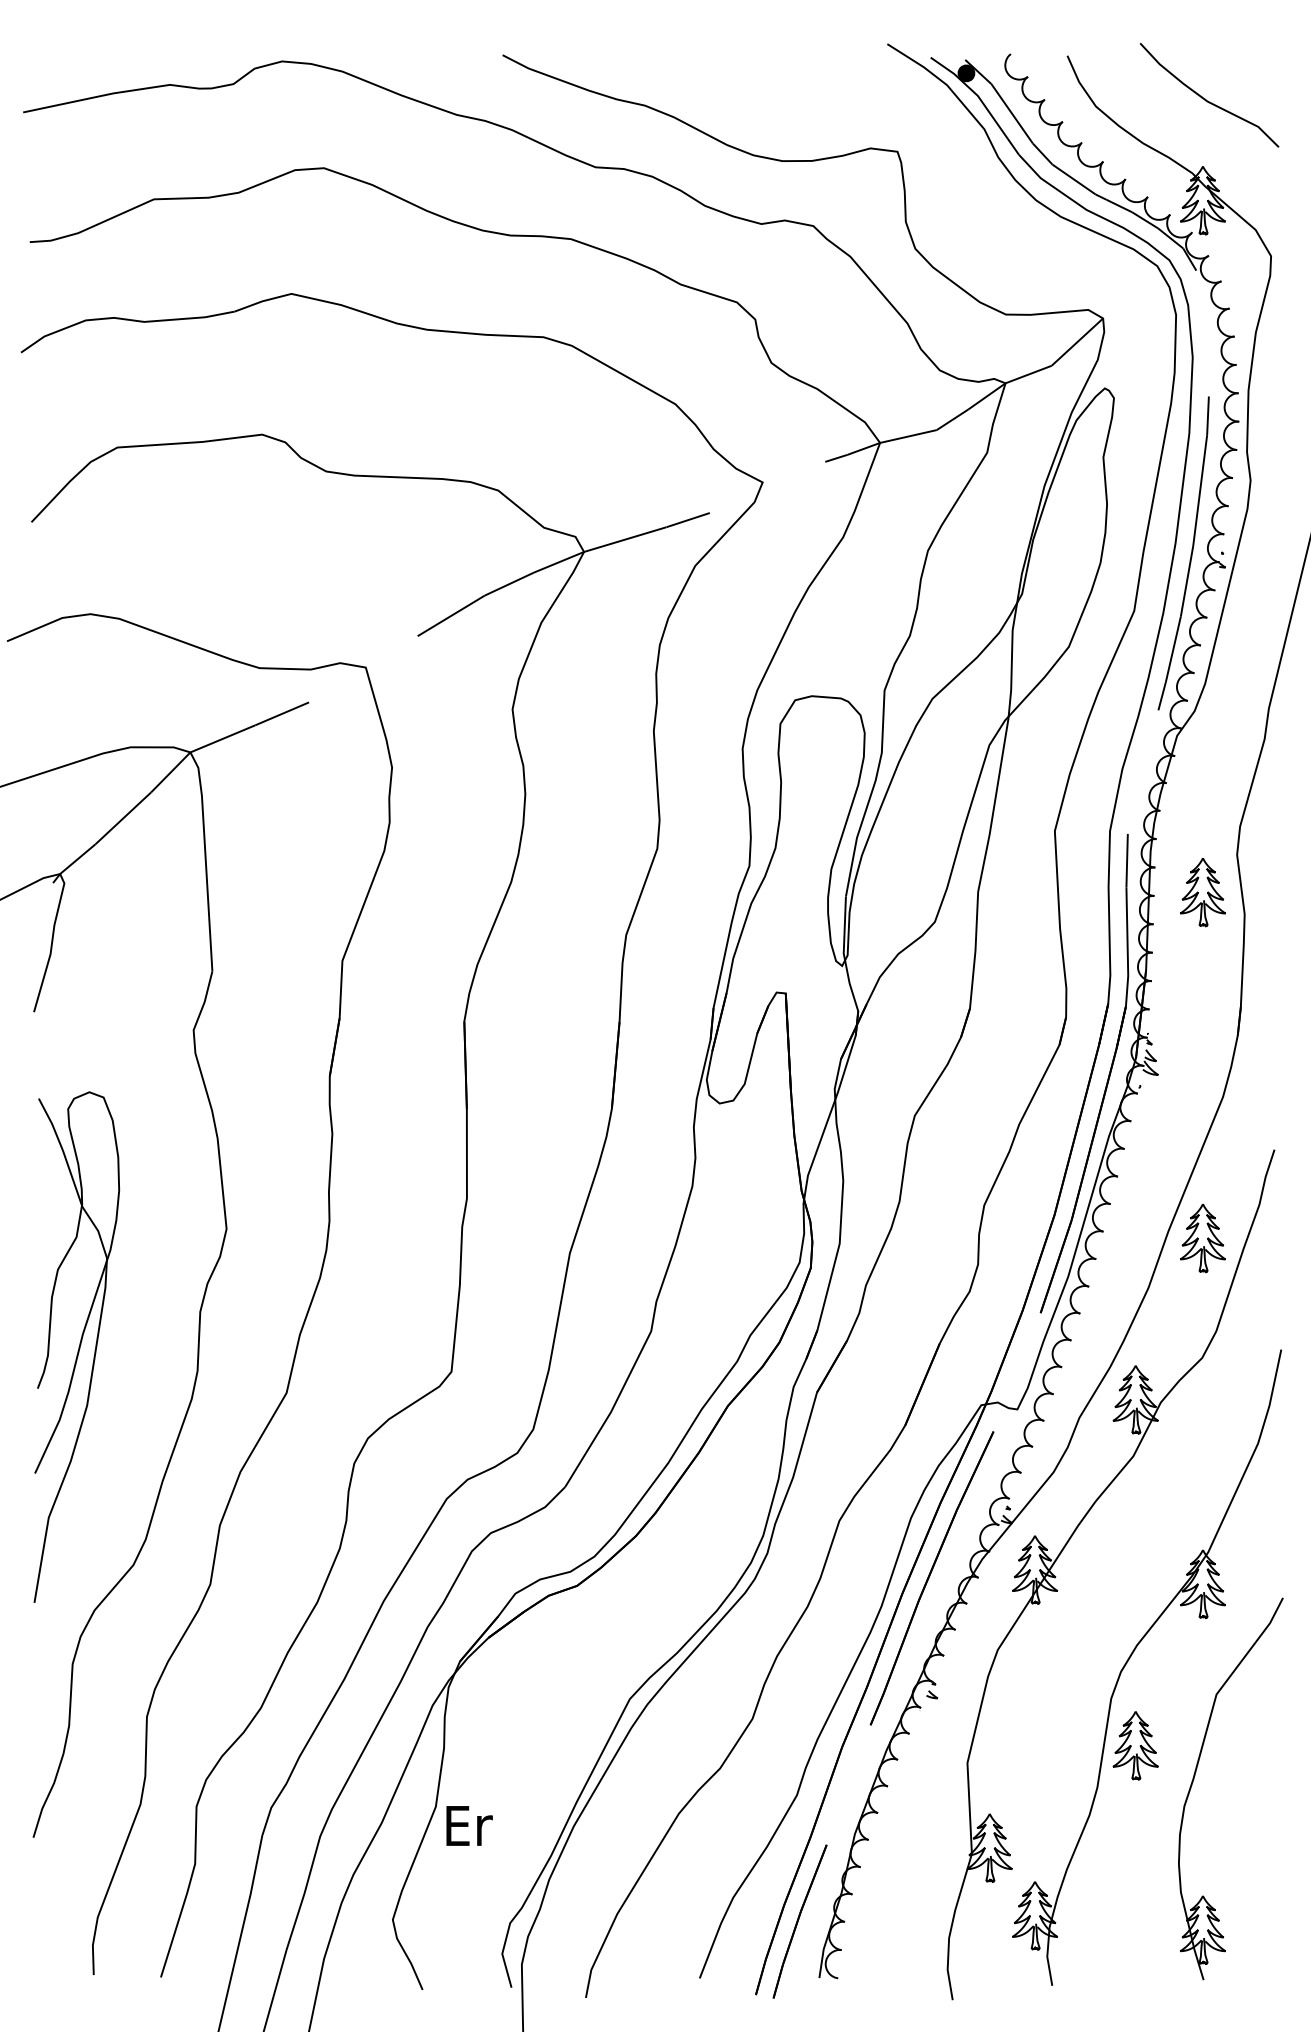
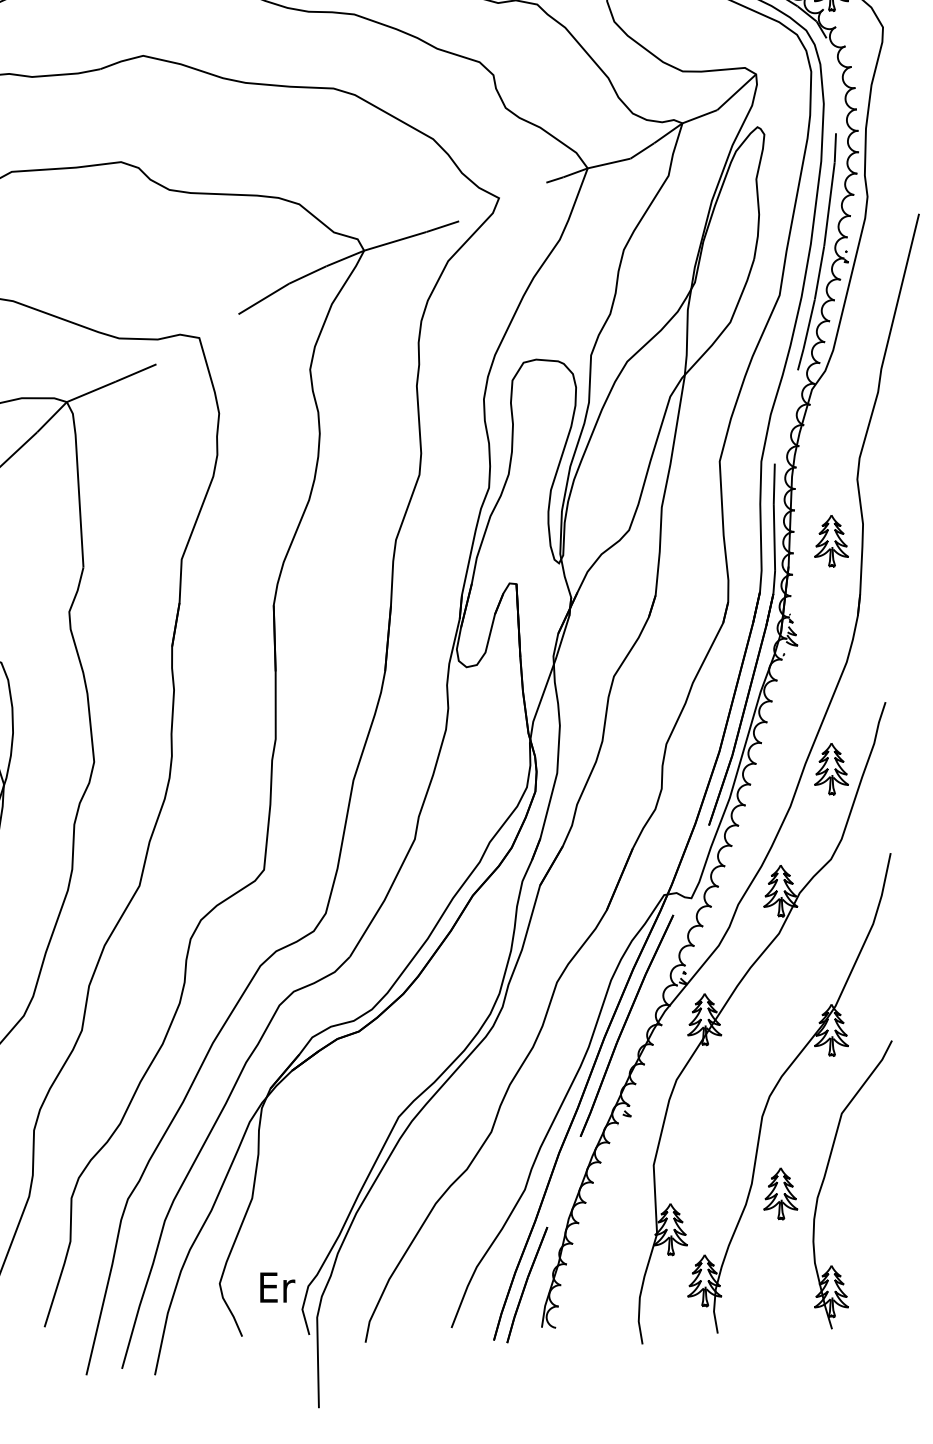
part: (1202, 892) -> (831, 541), moved
part: (1135, 1745) -> (780, 1193), moved
text: (469, 1825) -> (277, 1287), moved

